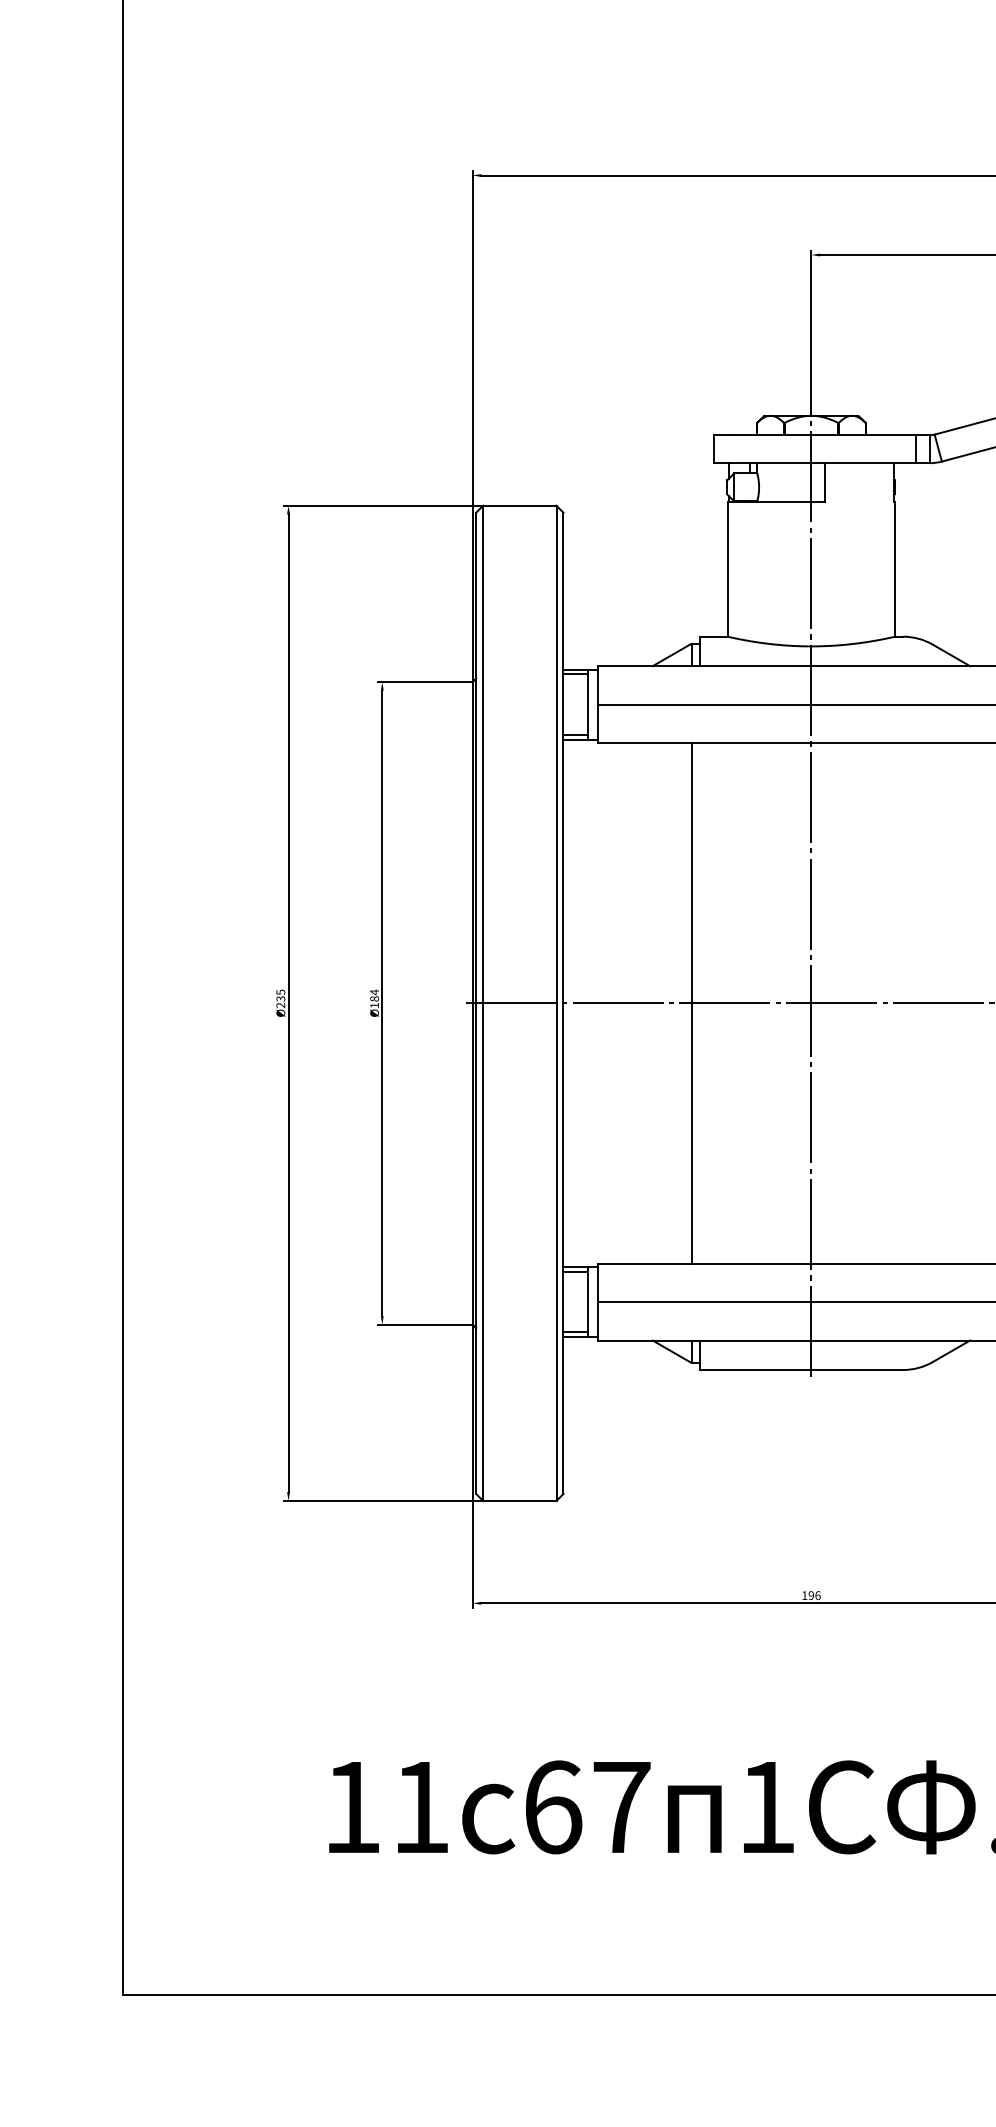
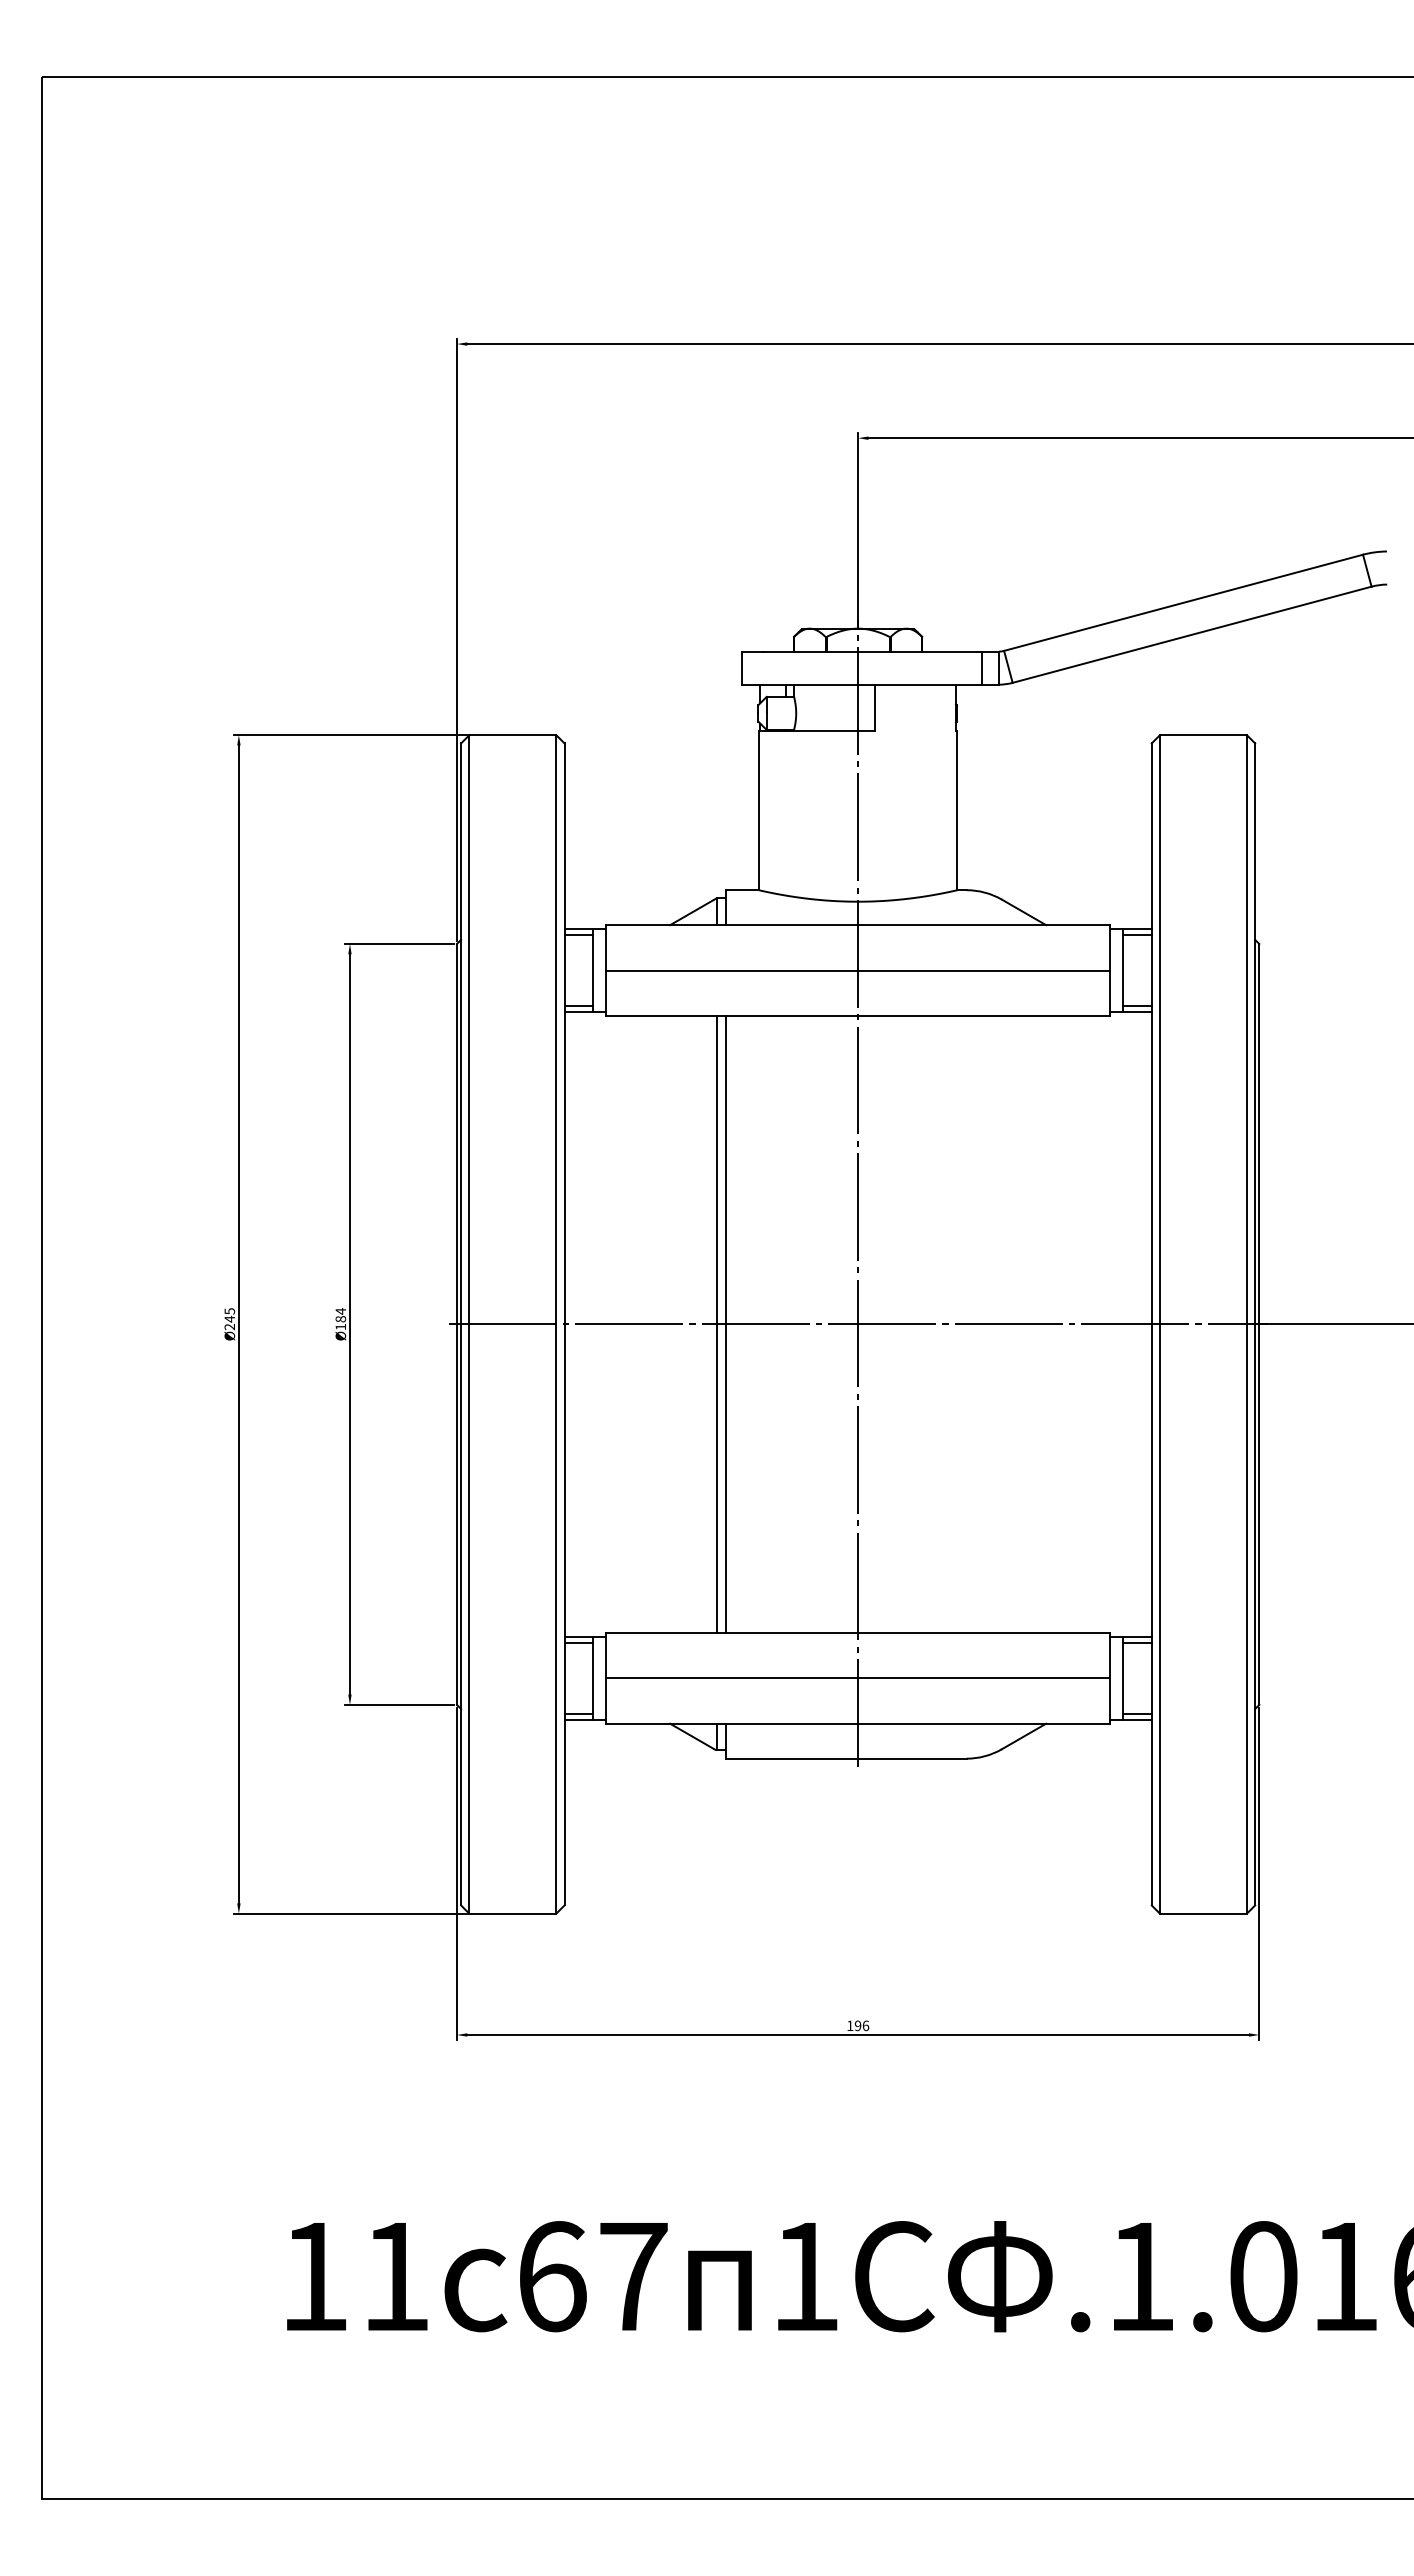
text: (280, 998) -> (229, 1318), Ø235 -> Ø245
line: (699, 1003) -> (725, 1324), added

